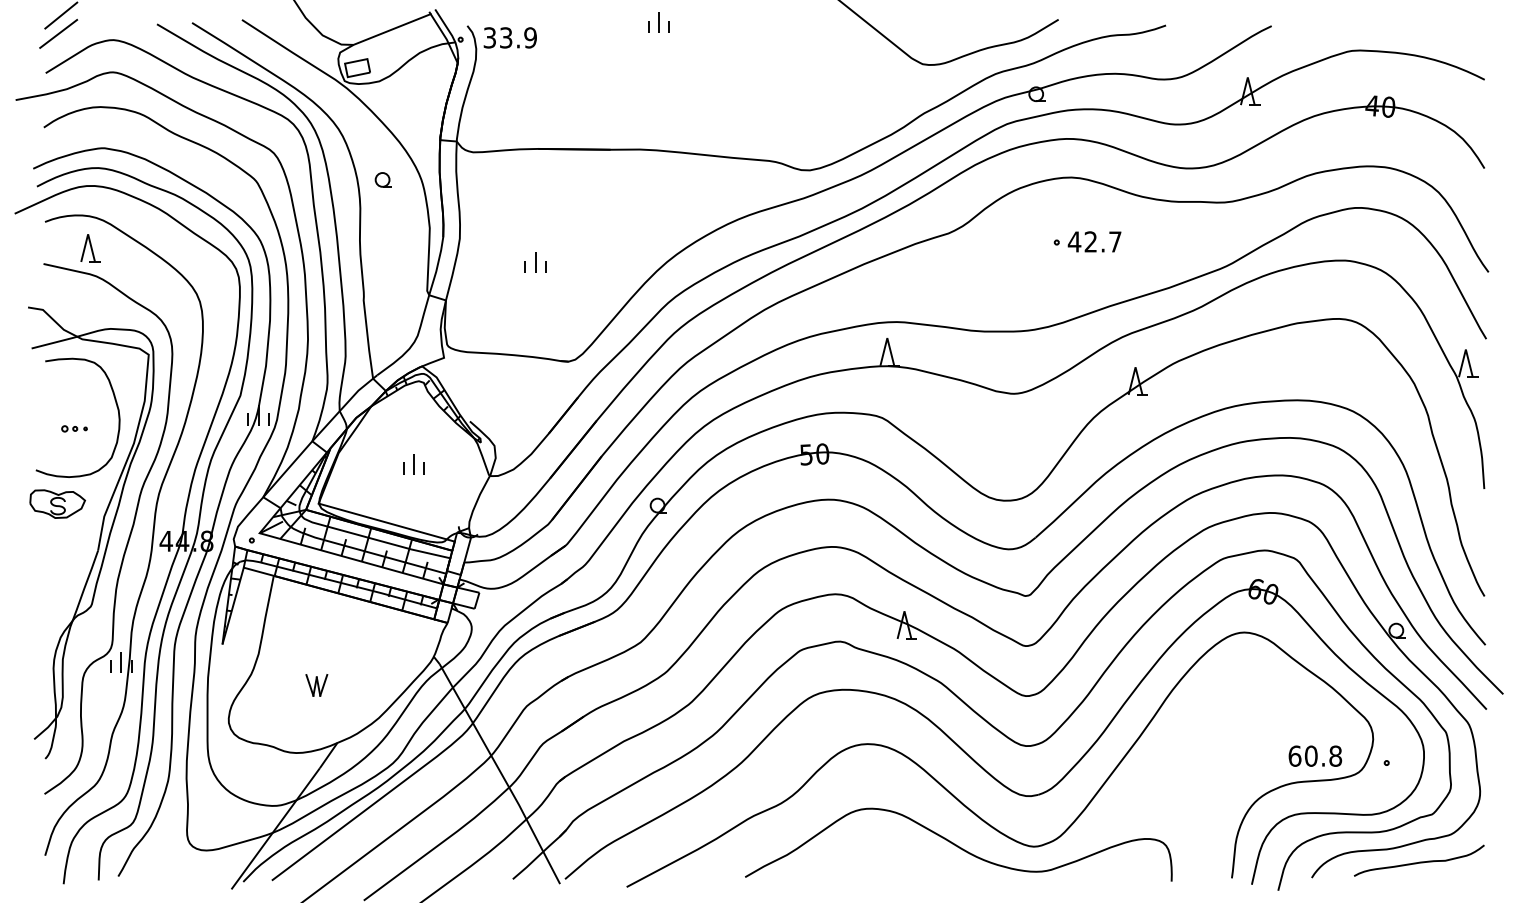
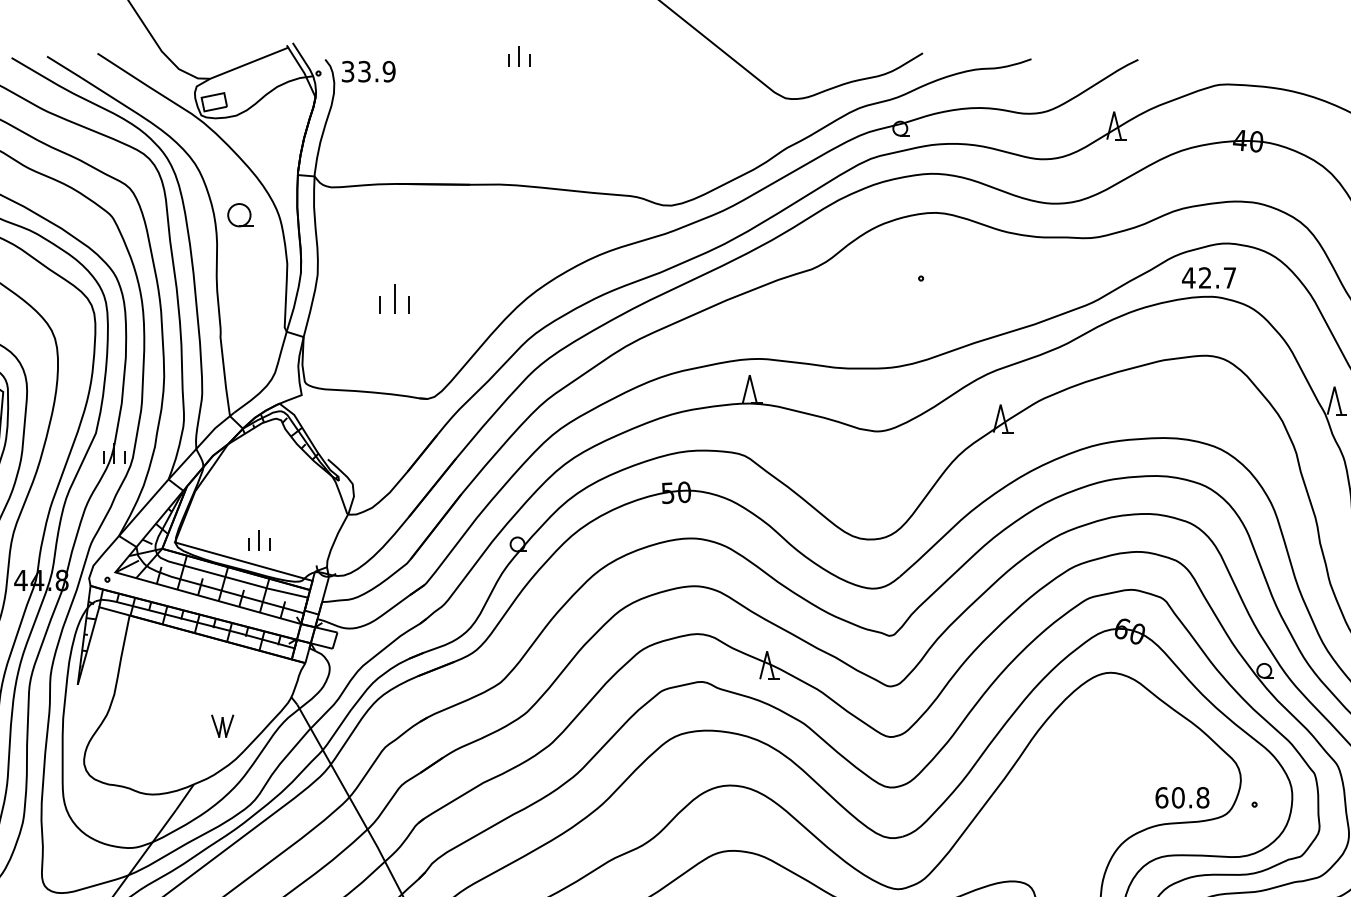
part: (382, 179) -> (239, 214), size x1.6
text: (1094, 241) -> (1208, 277), moved
part: (535, 262) -> (394, 298), size x1.4
part: (413, 464) -> (258, 540), moved
part: (316, 685) -> (222, 726), moved

